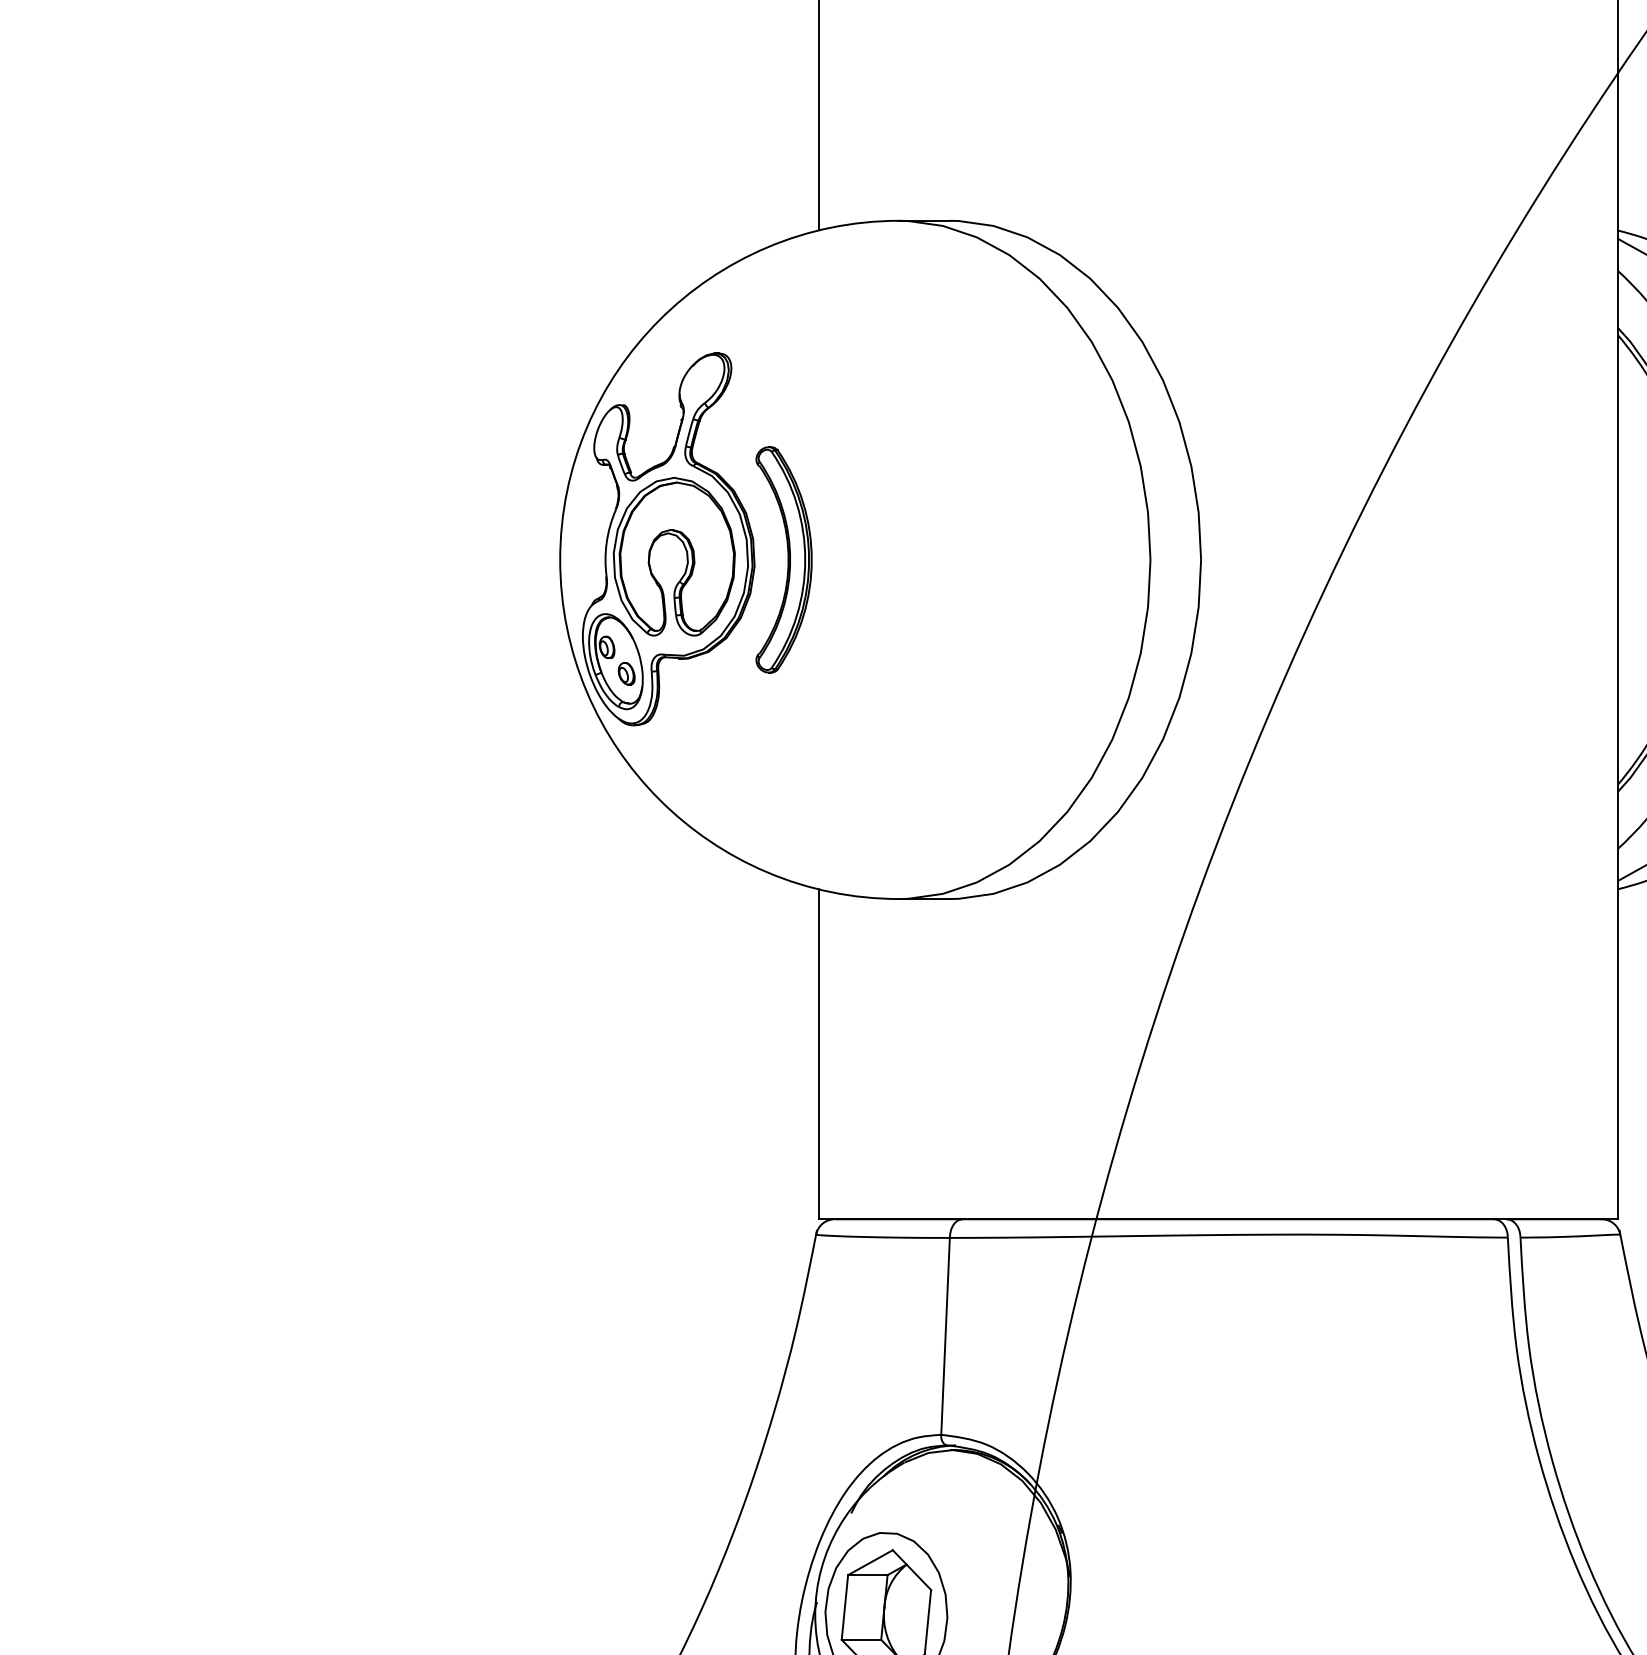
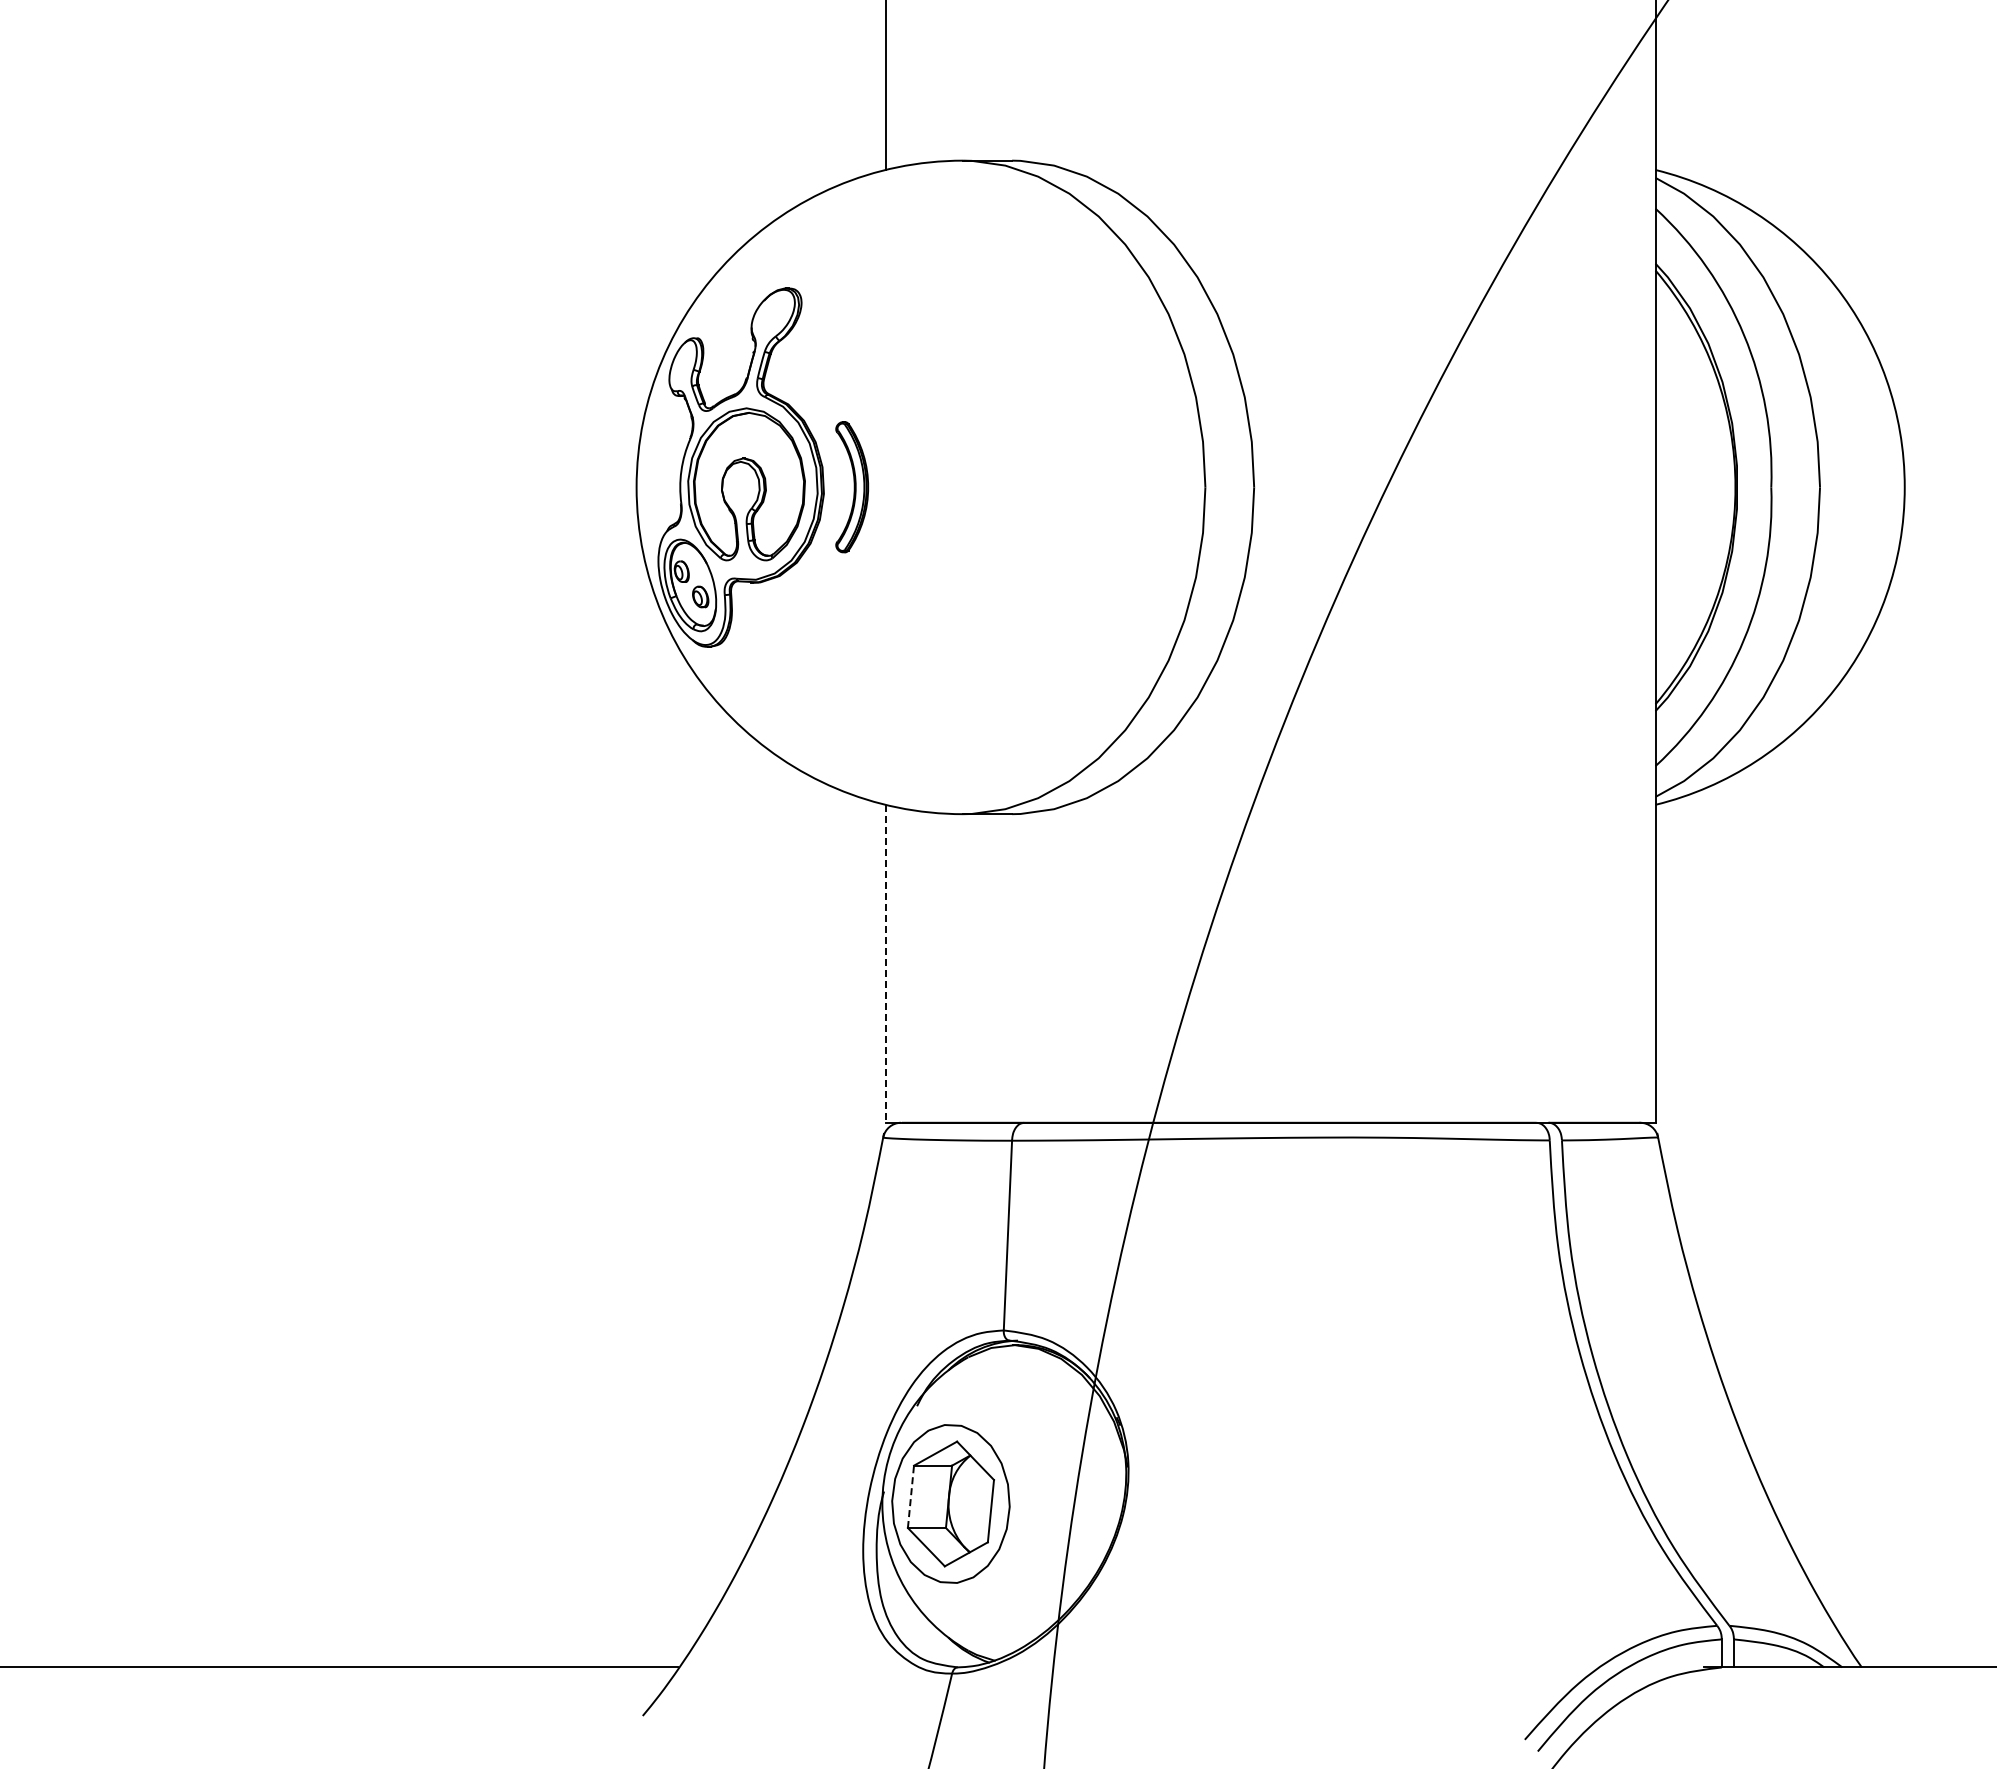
part: (783, 558) -> (851, 486), size x0.6
line: (818, 1053) -> (885, 963), solid -> dashed
line: (845, 1607) -> (911, 1496), solid -> dashed

